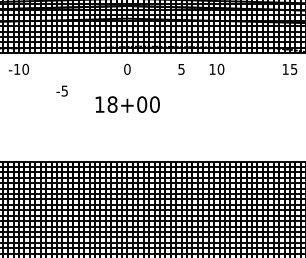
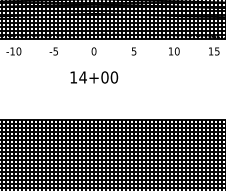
text: (217, 69) -> (174, 51), moved
text: (61, 91) -> (53, 51), moved
text: (111, 104) -> (82, 77), 18+00 -> 14+00

